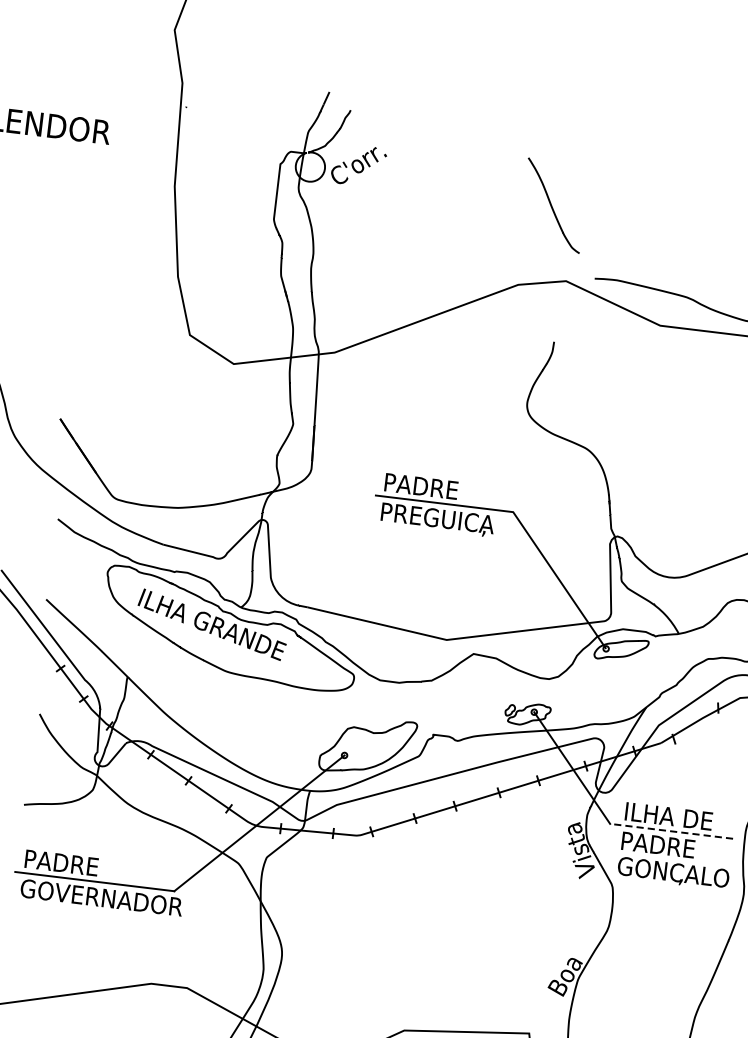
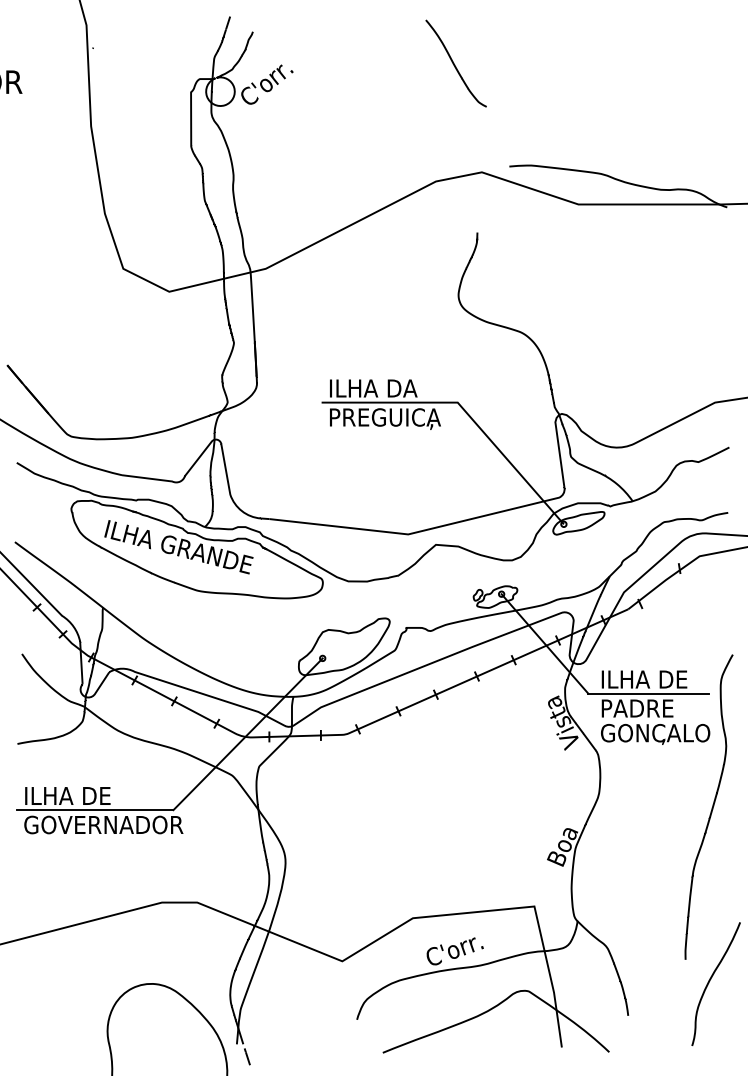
curve: (552, 205) -> (454, 63), moved
text: (430, 487) -> (374, 388), PADRE -> ILHA DA
line: (671, 831) -> (648, 693), dashed -> solid
text: (69, 863) -> (68, 795), PADRE -> ILHA DE

